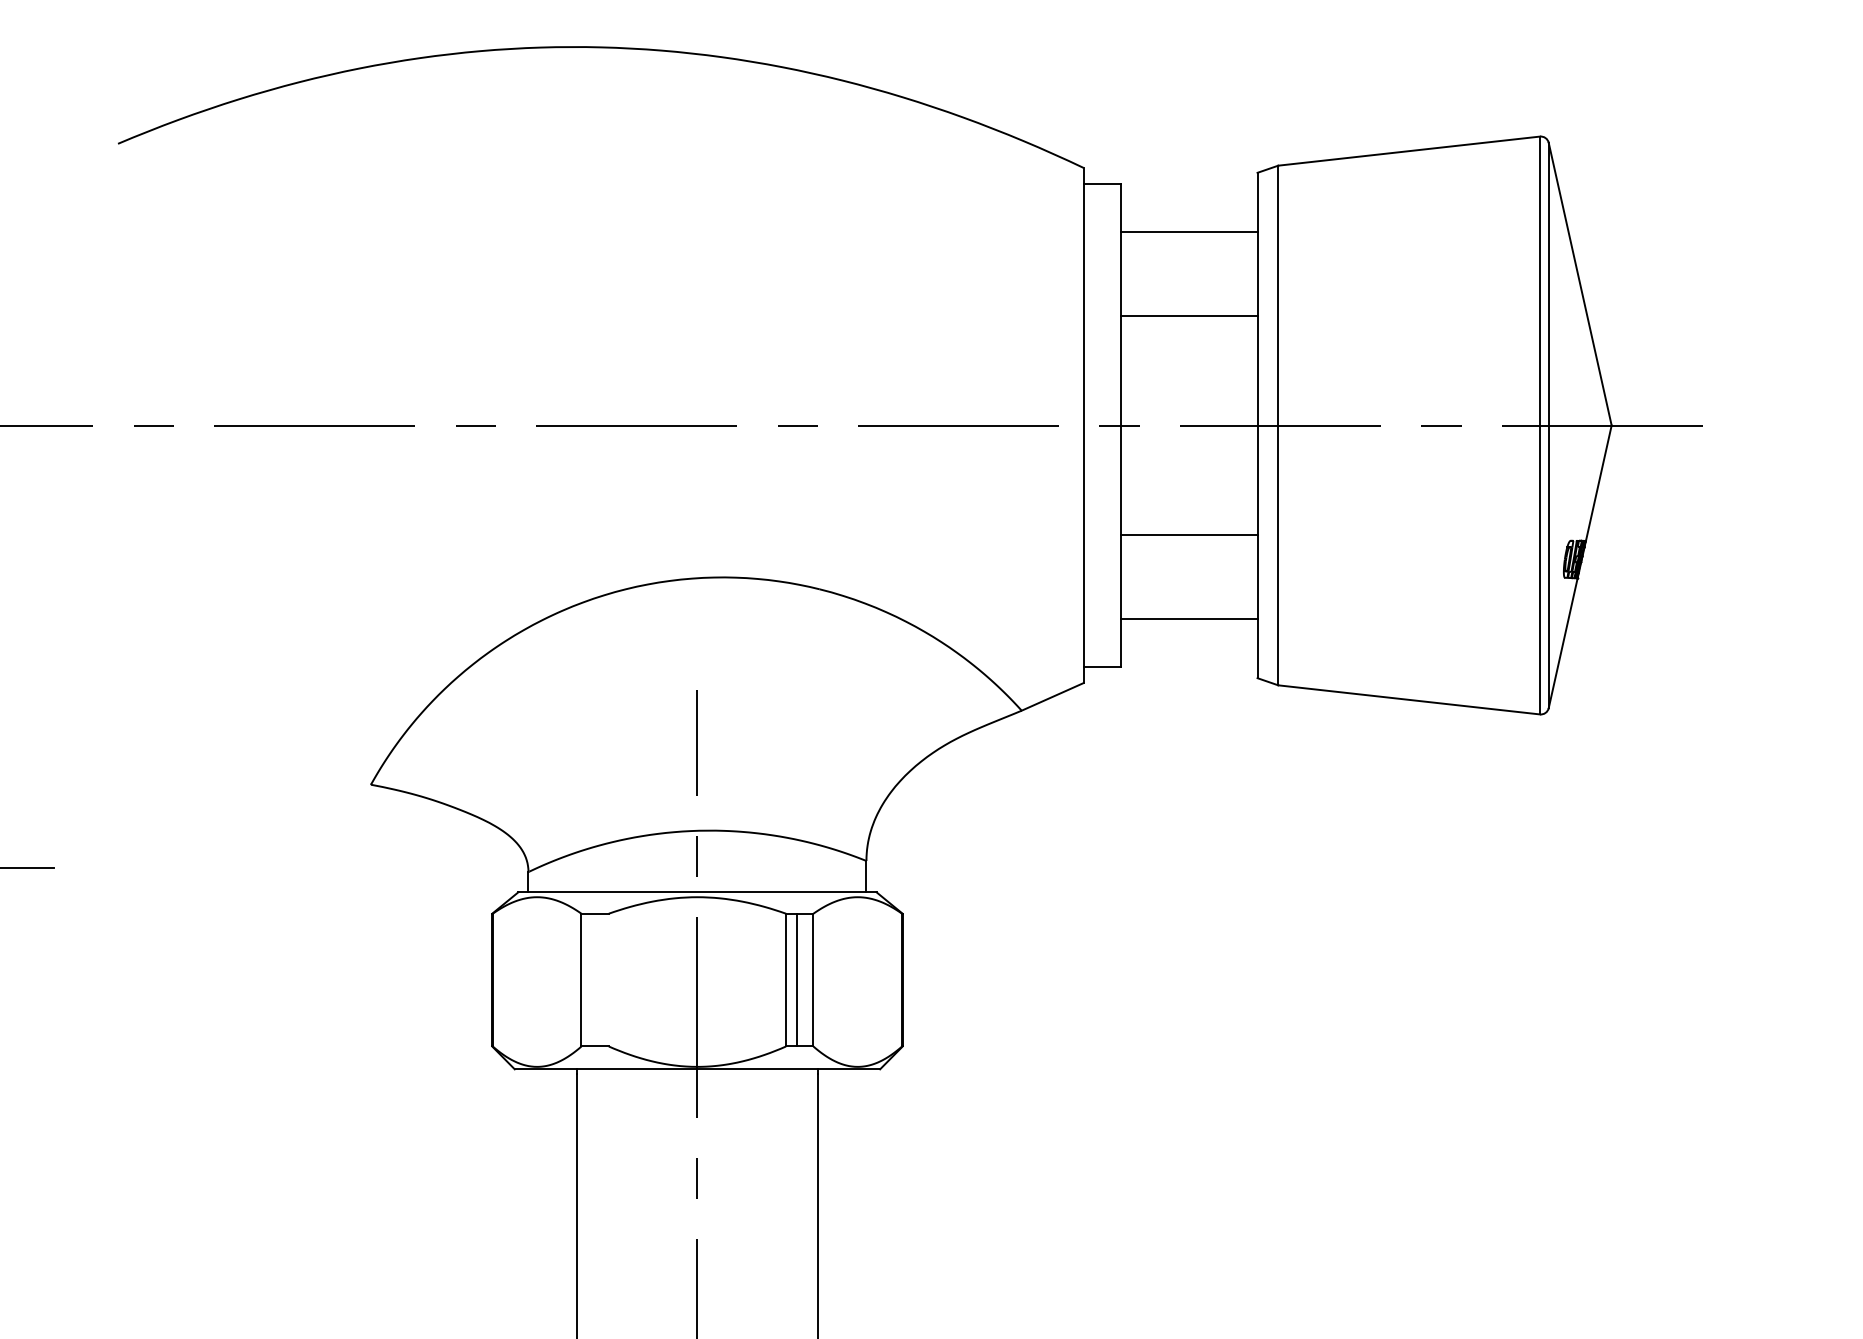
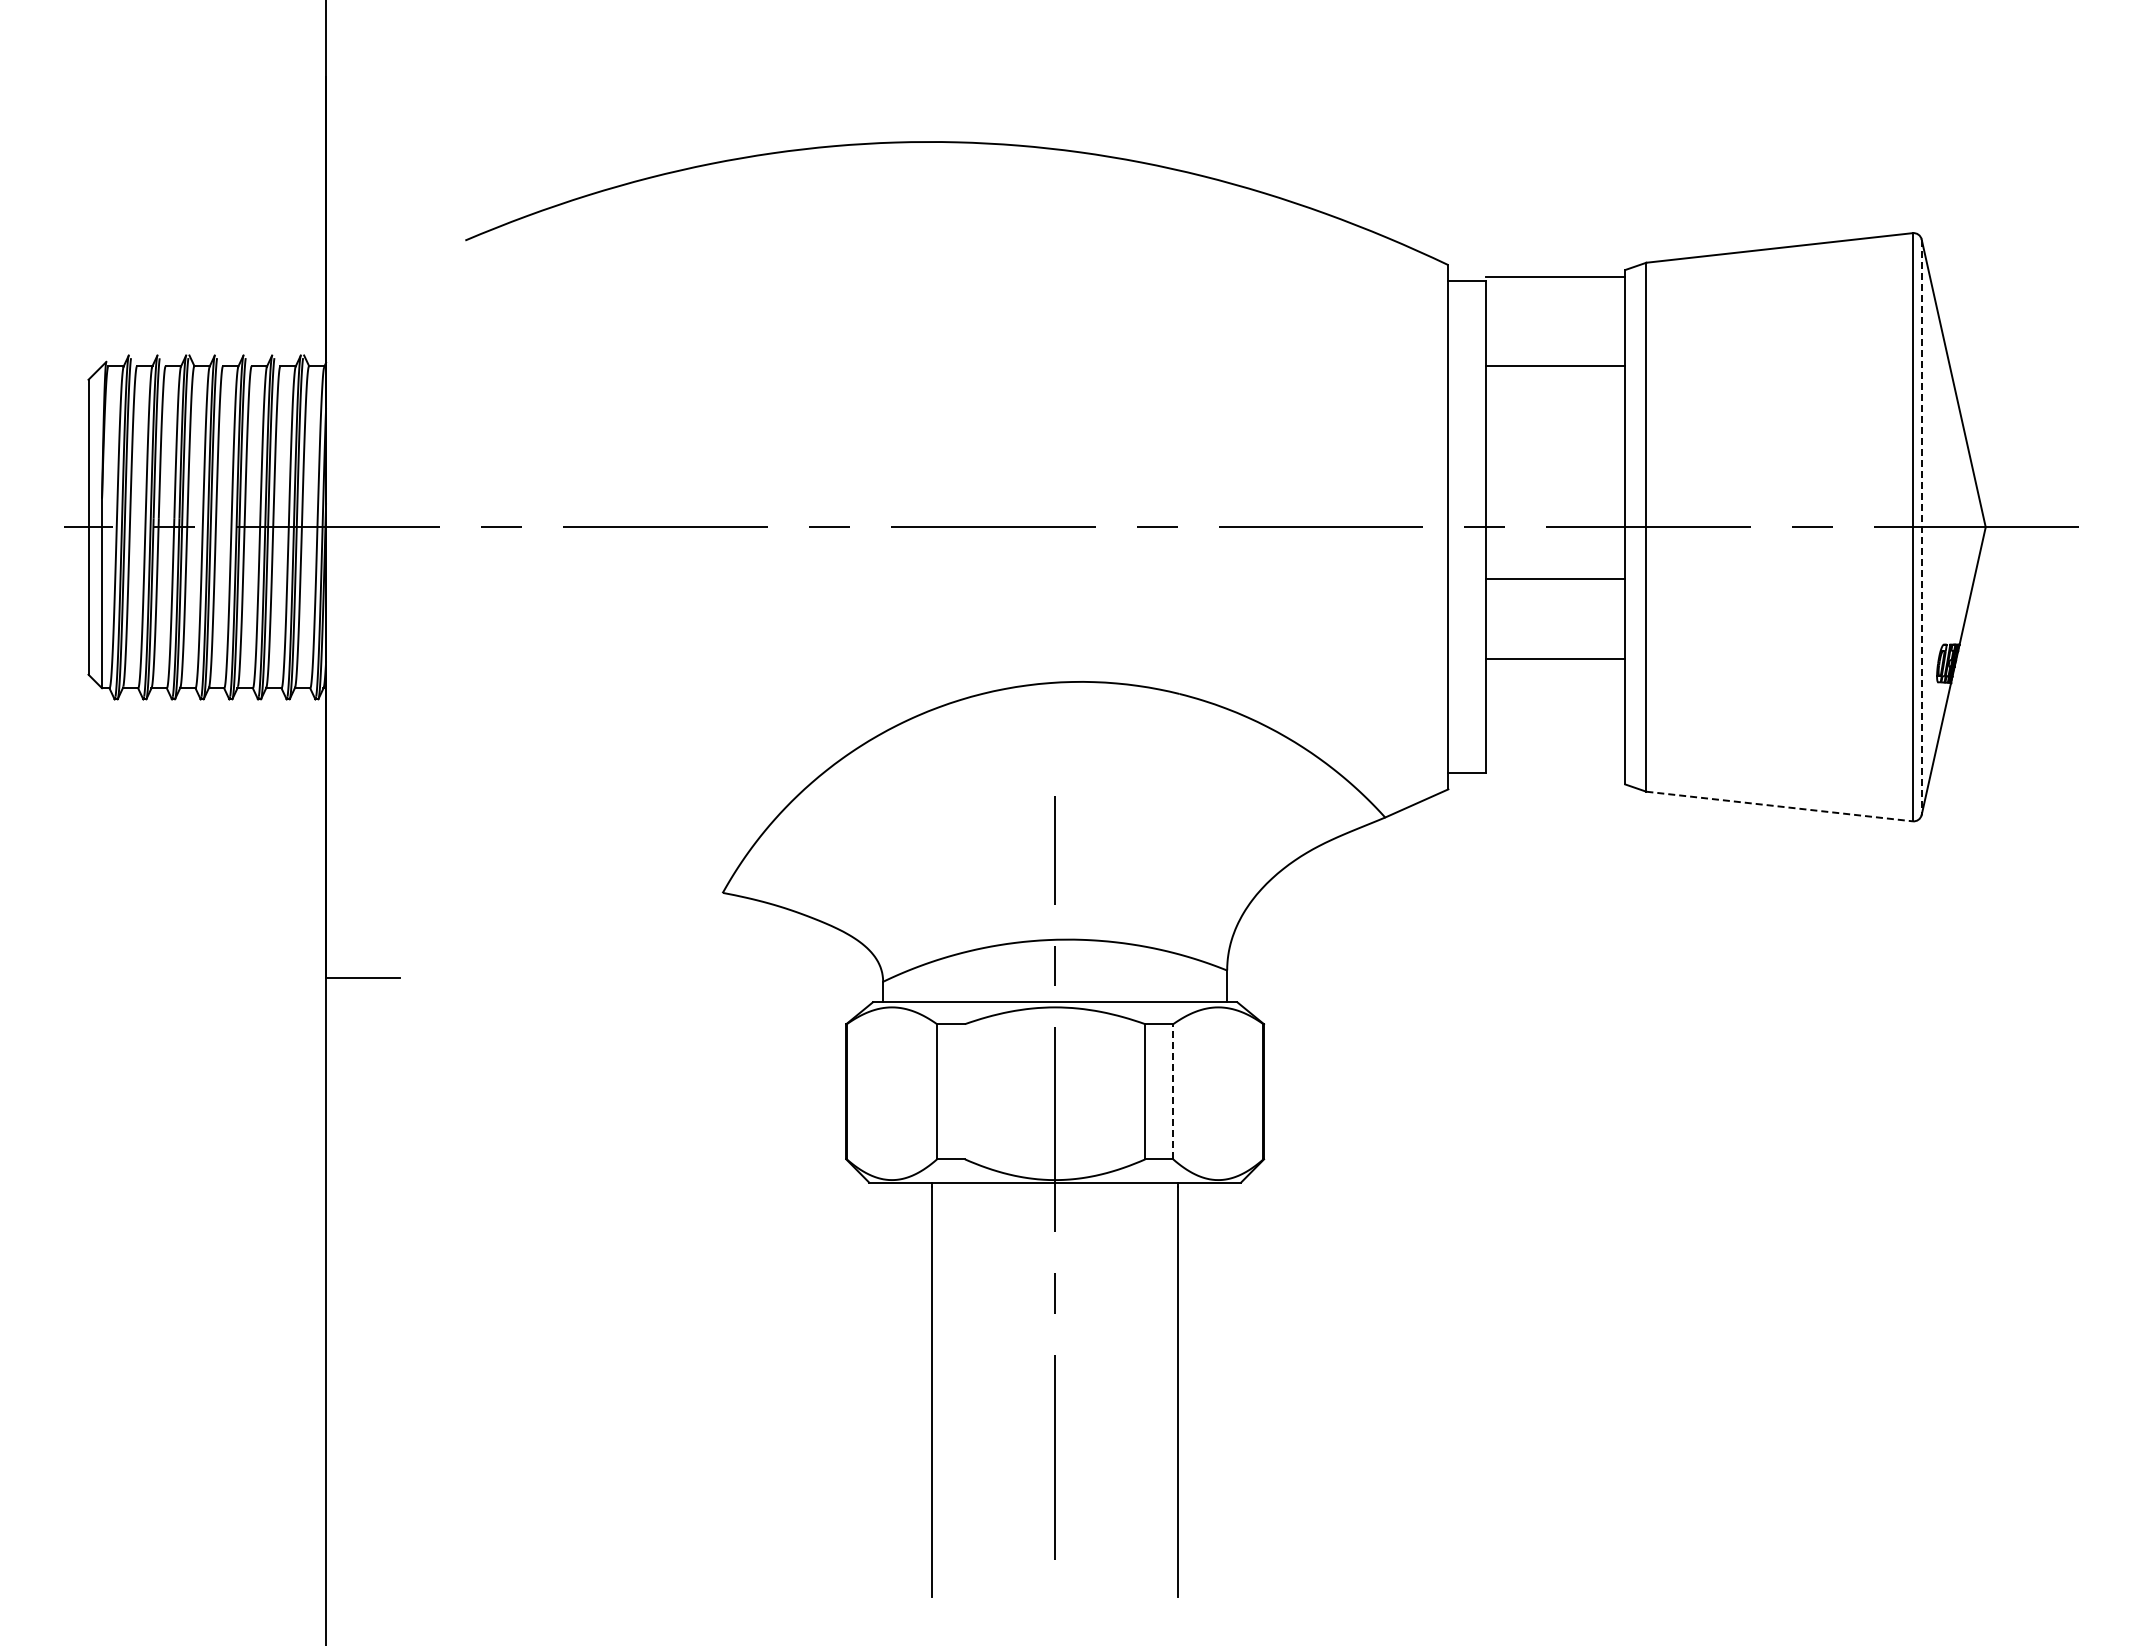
line: (1188, 232) -> (1555, 276), moved
line: (1188, 315) -> (1555, 365), moved
line: (1548, 425) -> (1921, 527), solid -> dashed
line: (1188, 534) -> (1555, 578), moved
line: (1188, 618) -> (1555, 658), moved
line: (1410, 699) -> (1780, 806), solid -> dashed
line: (797, 979) -> (1156, 1091), removed
line: (813, 979) -> (1173, 1091), solid -> dashed

